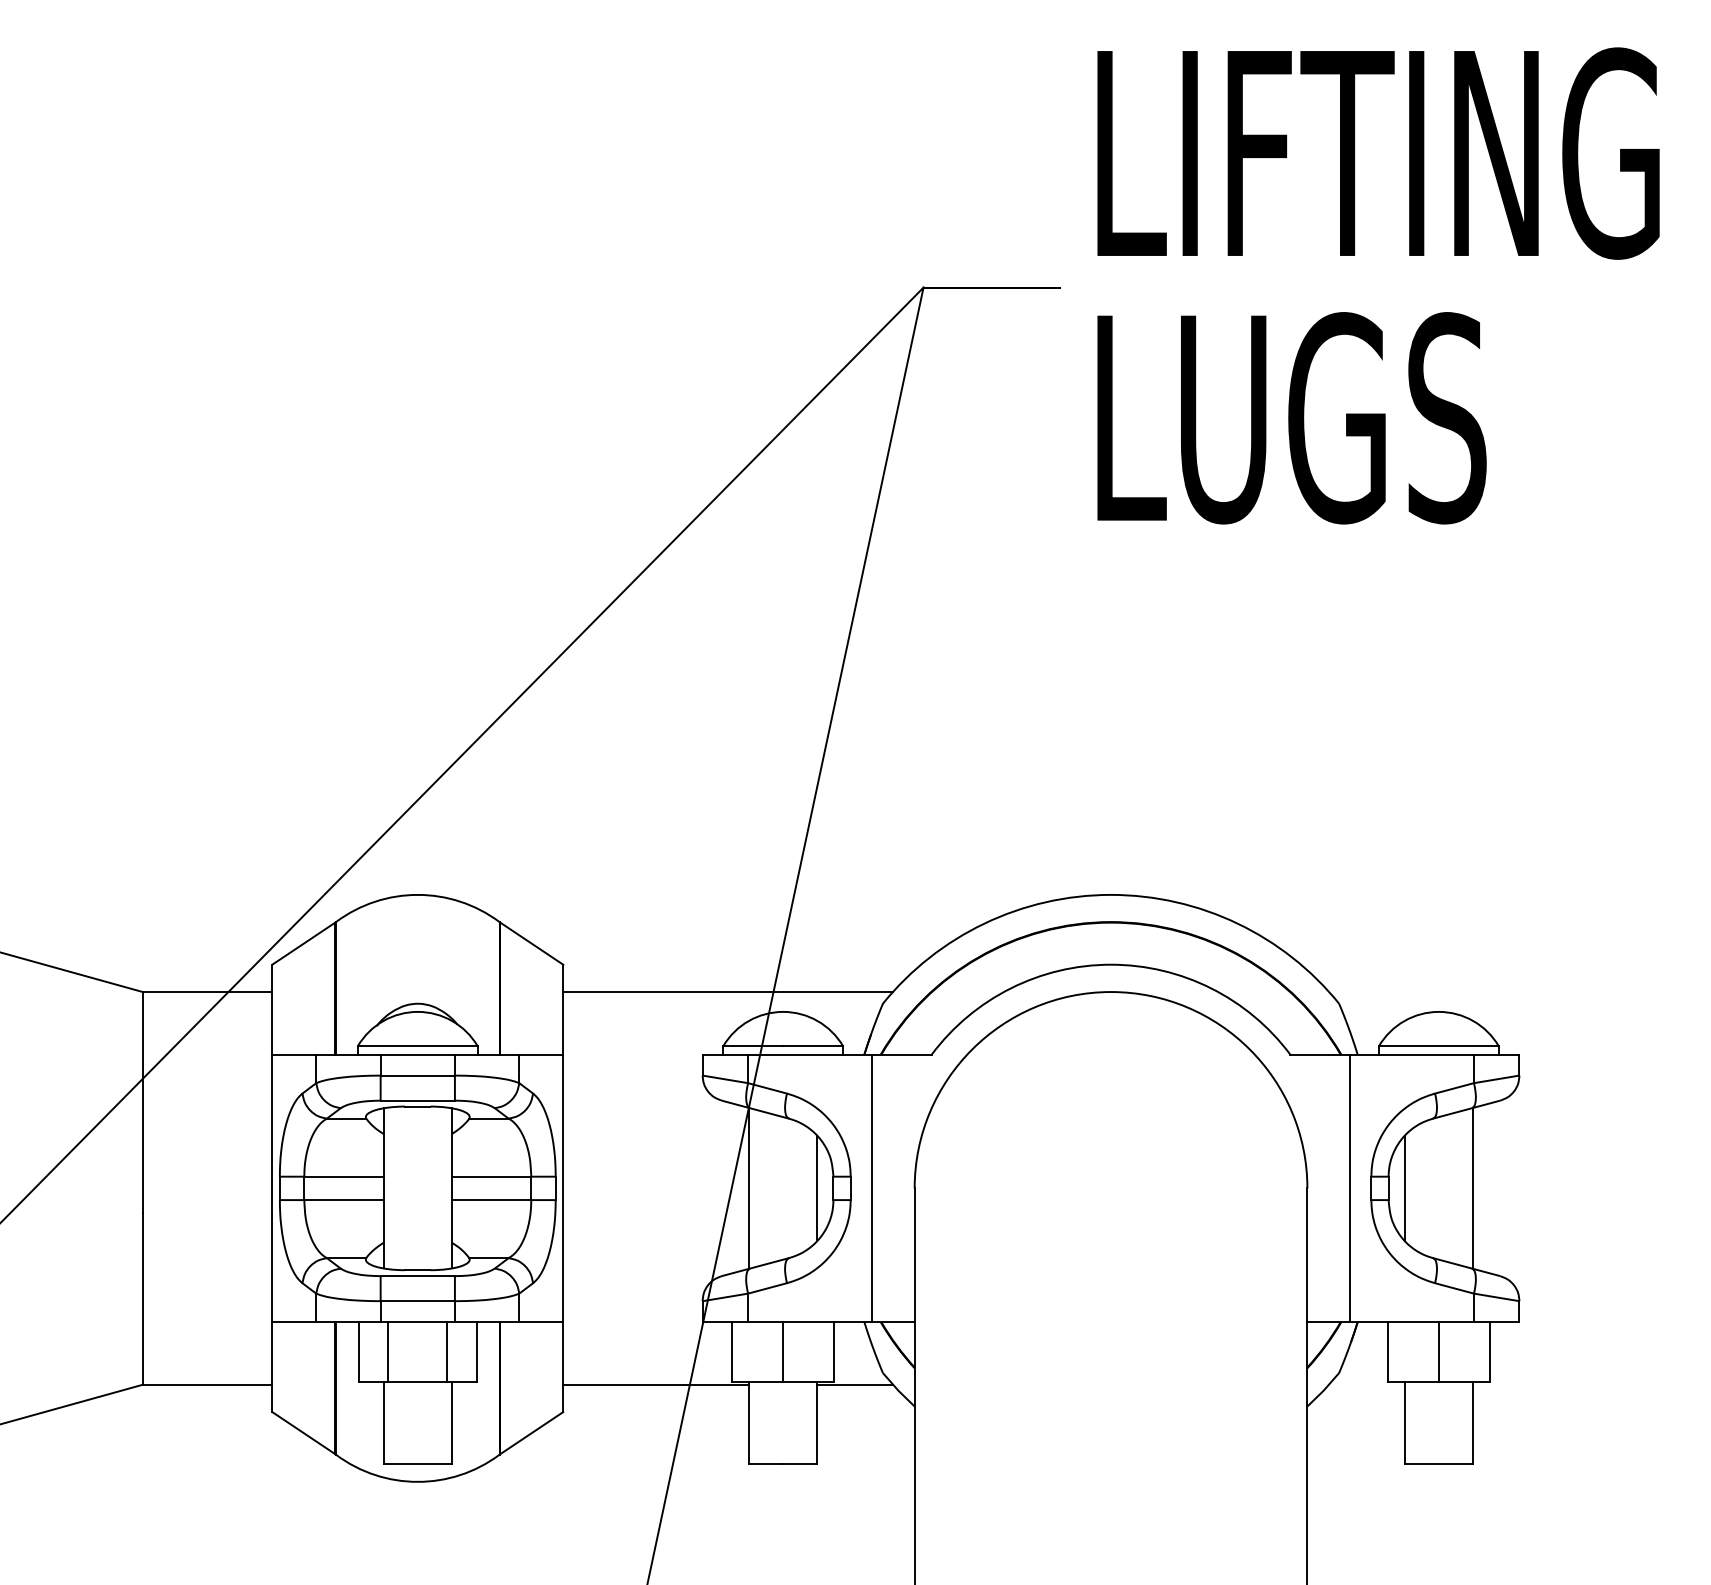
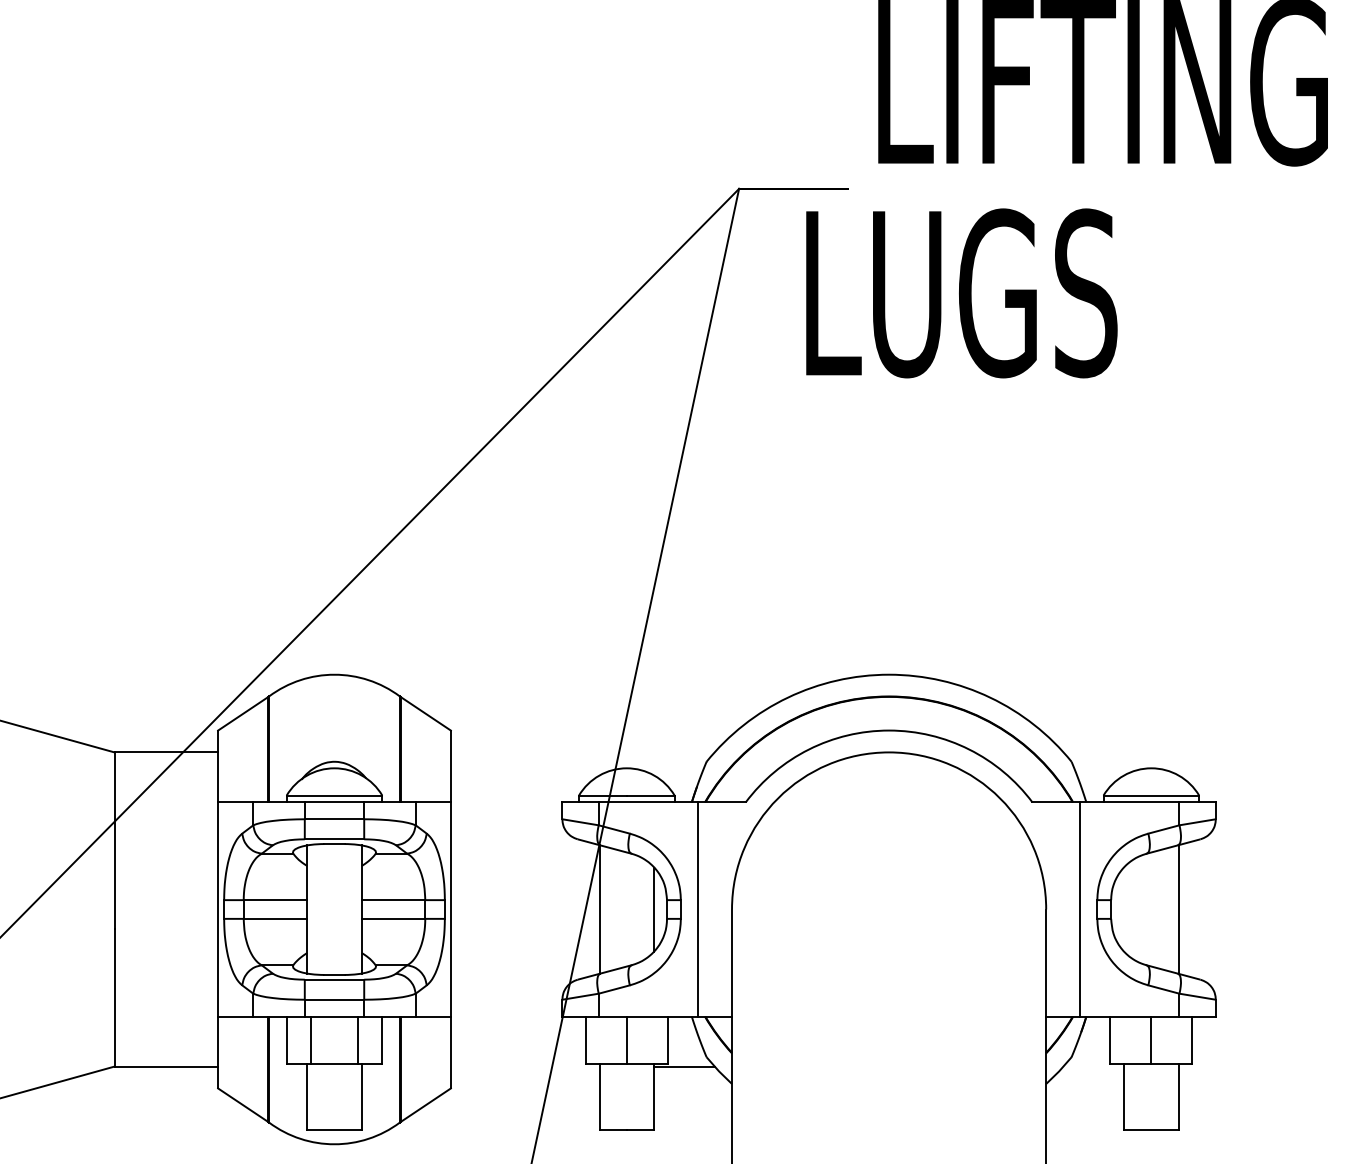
text: (1291, 418) -> (961, 293), moved
line: (727, 992) -> (582, 752), removed
line: (1404, 1187) -> (1123, 908), removed
line: (656, 1384) -> (525, 1066), removed

